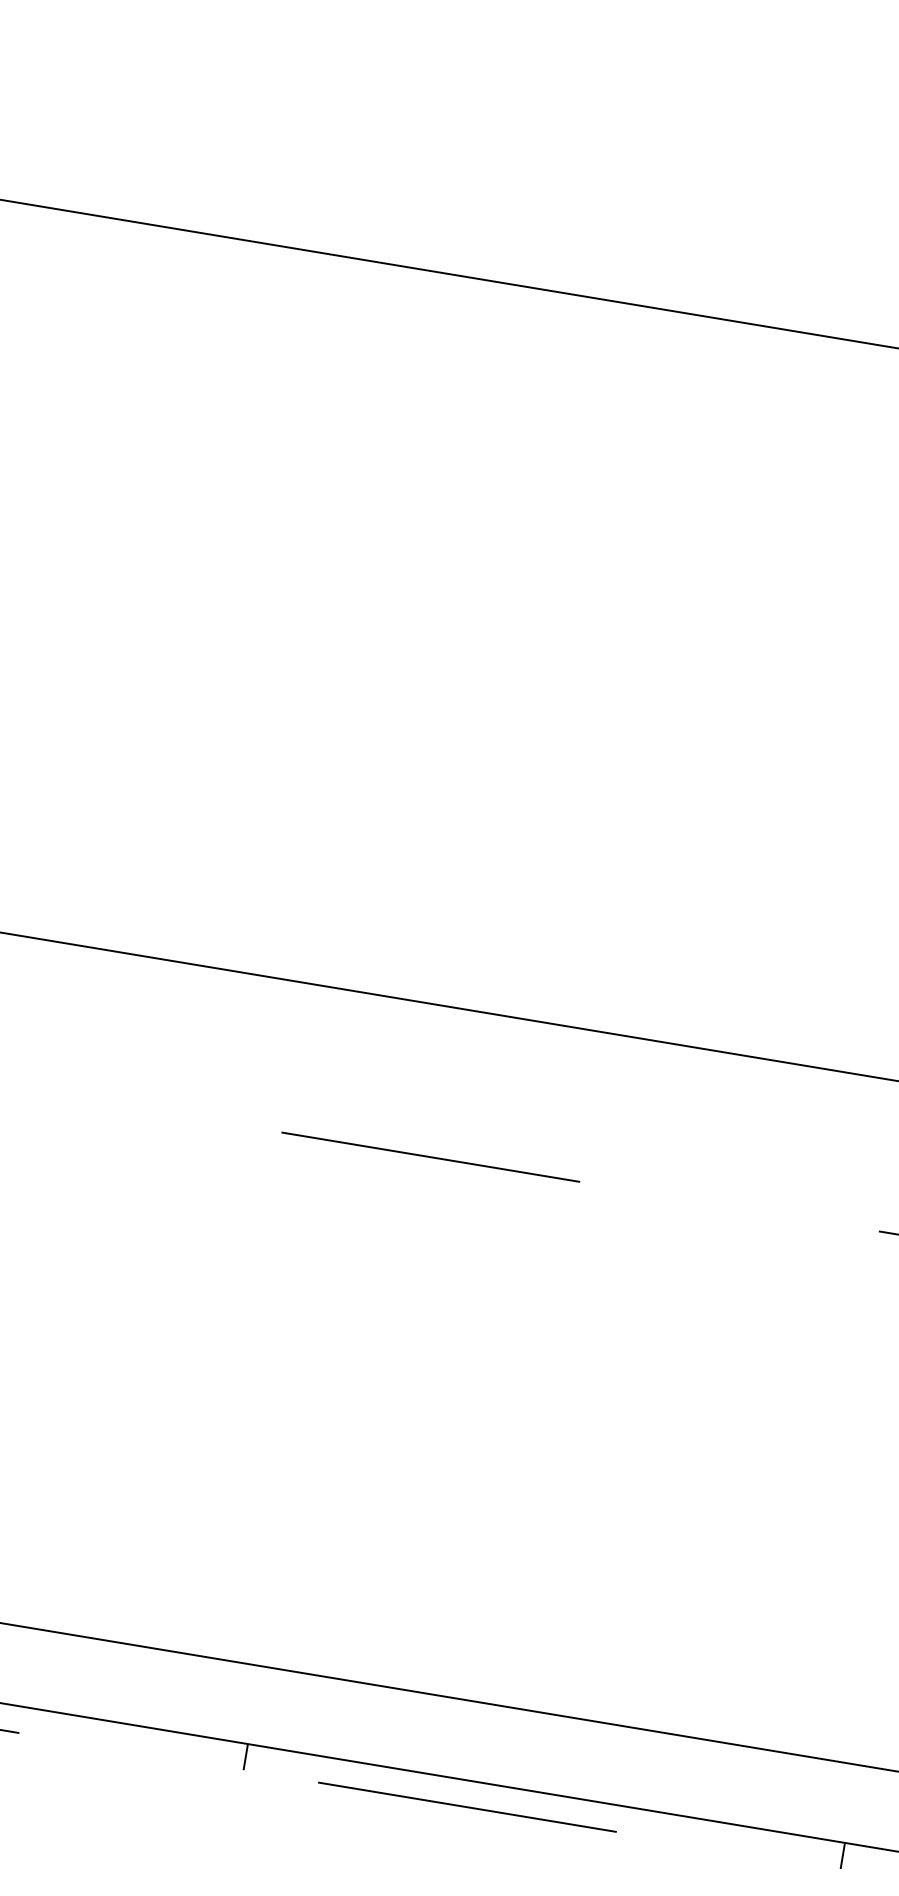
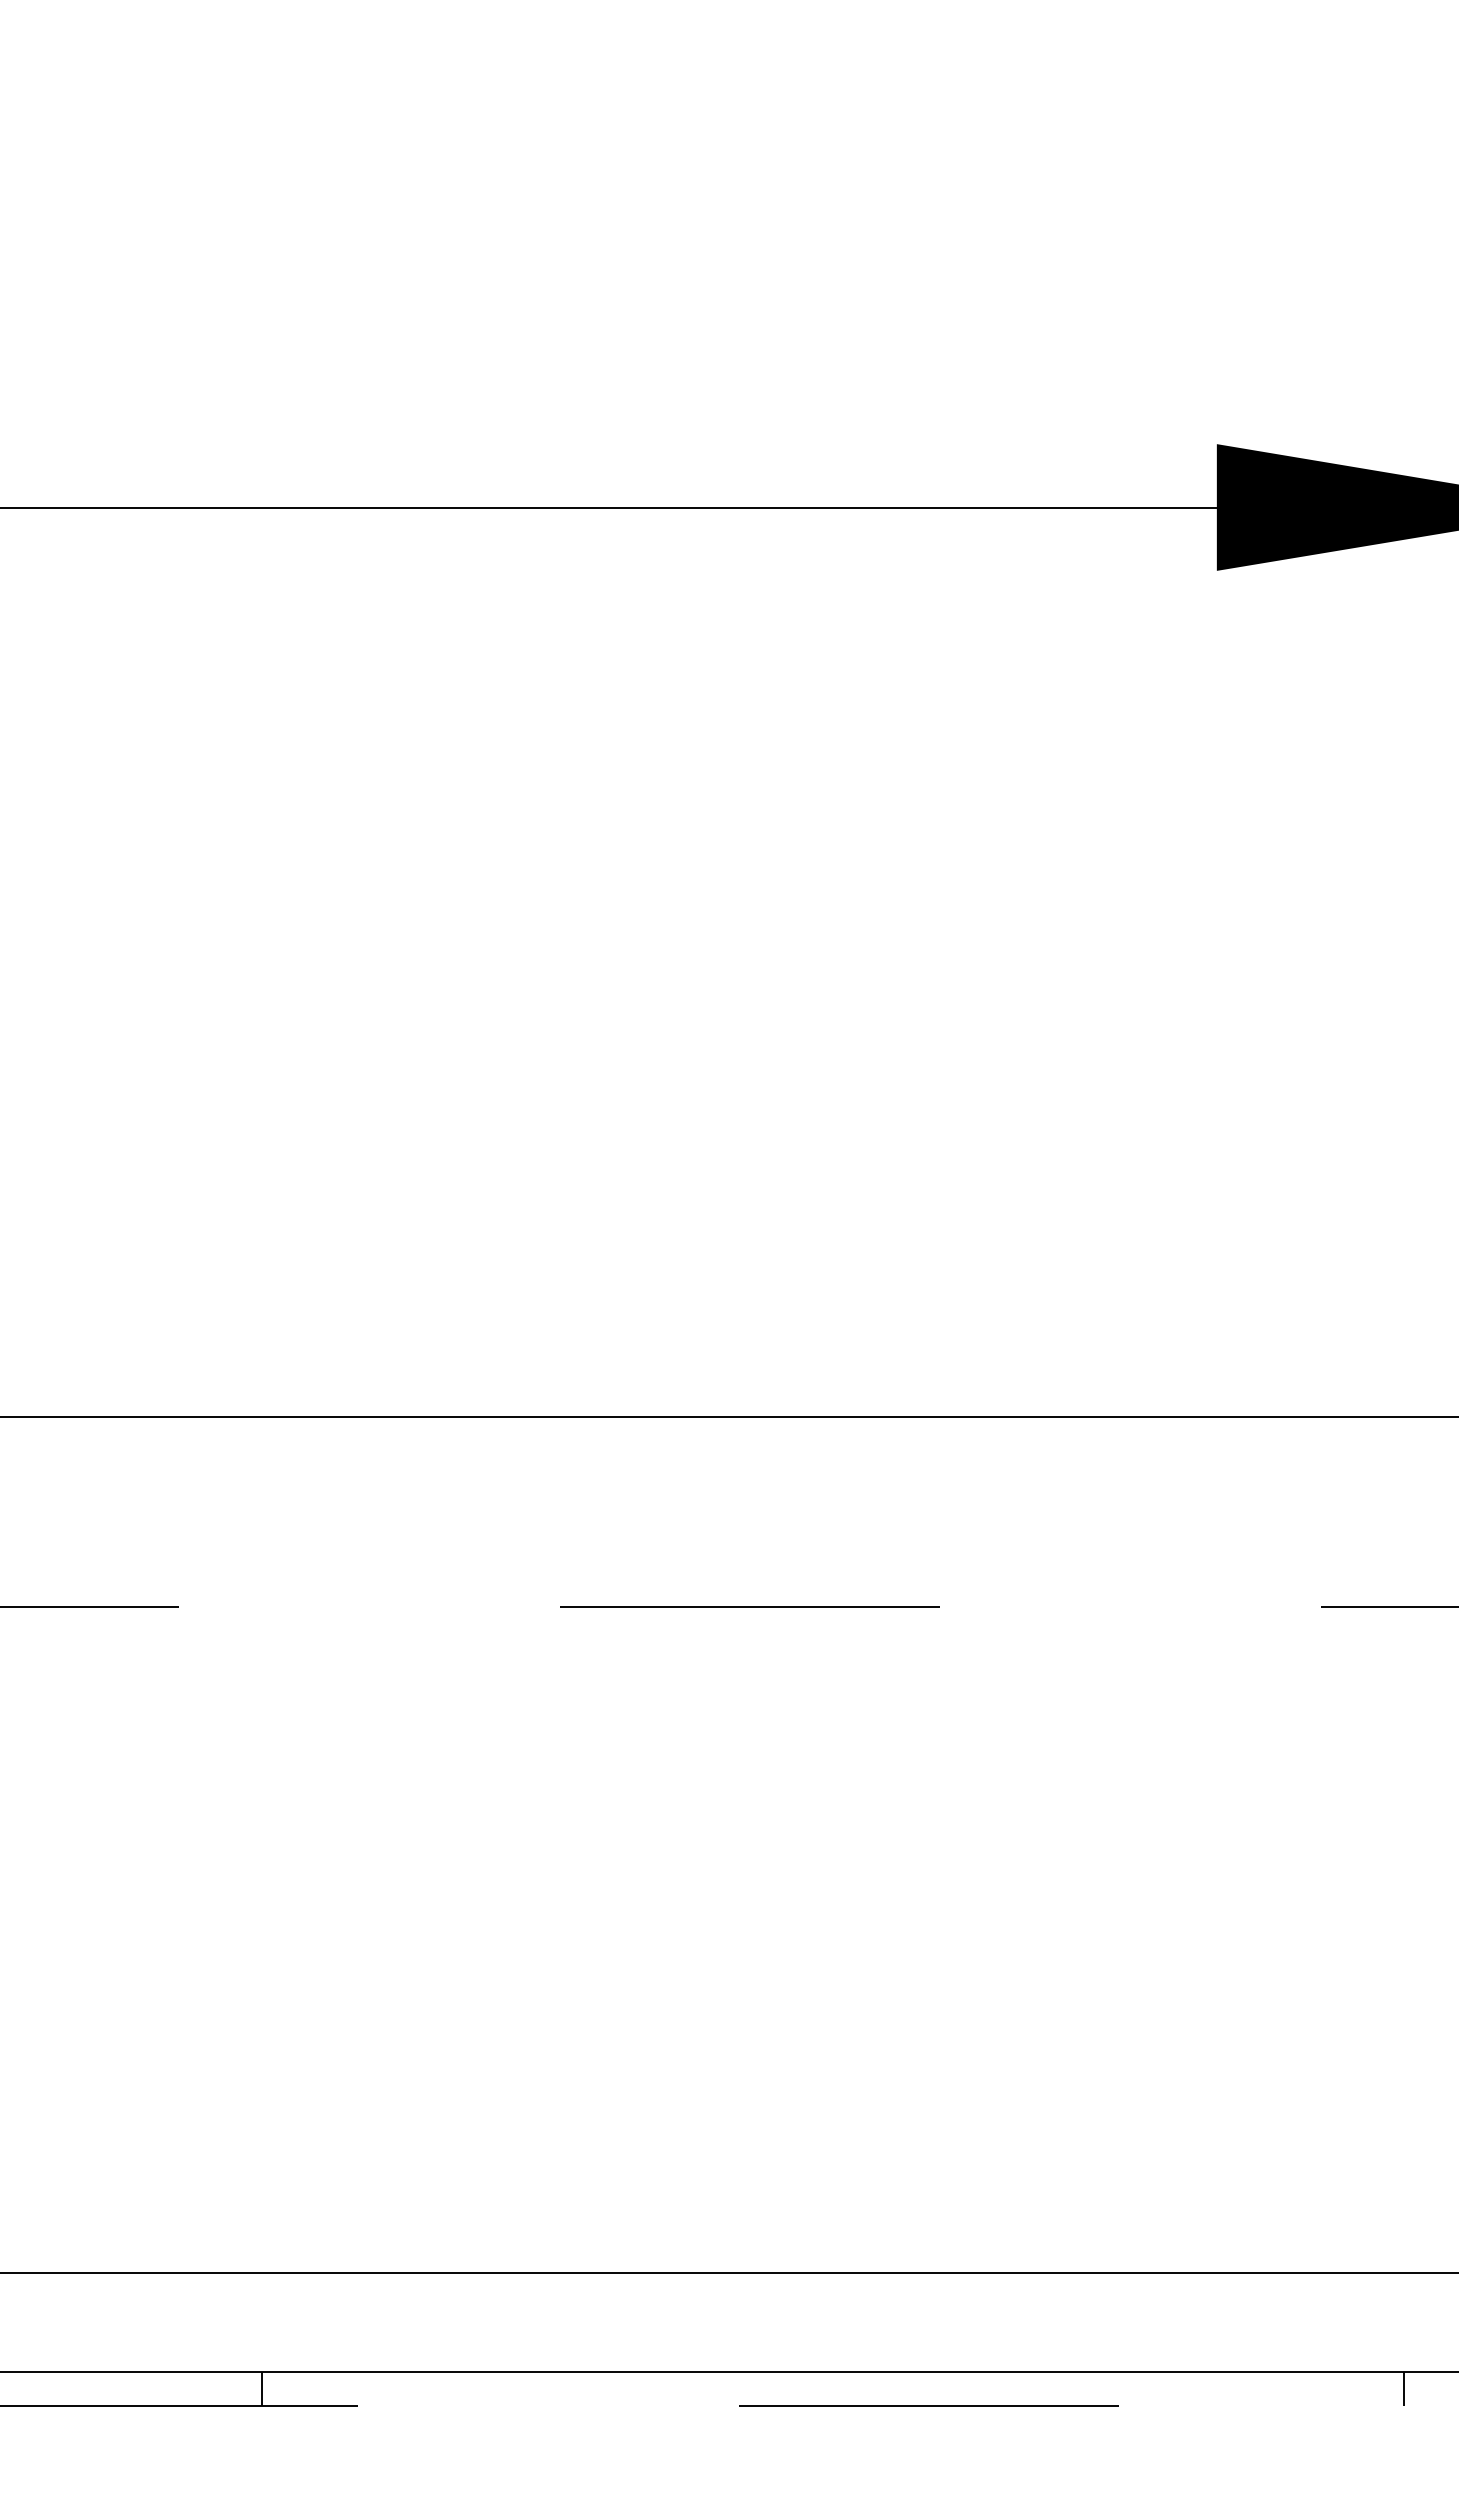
line: (245, 1756) -> (643, 2388), removed

